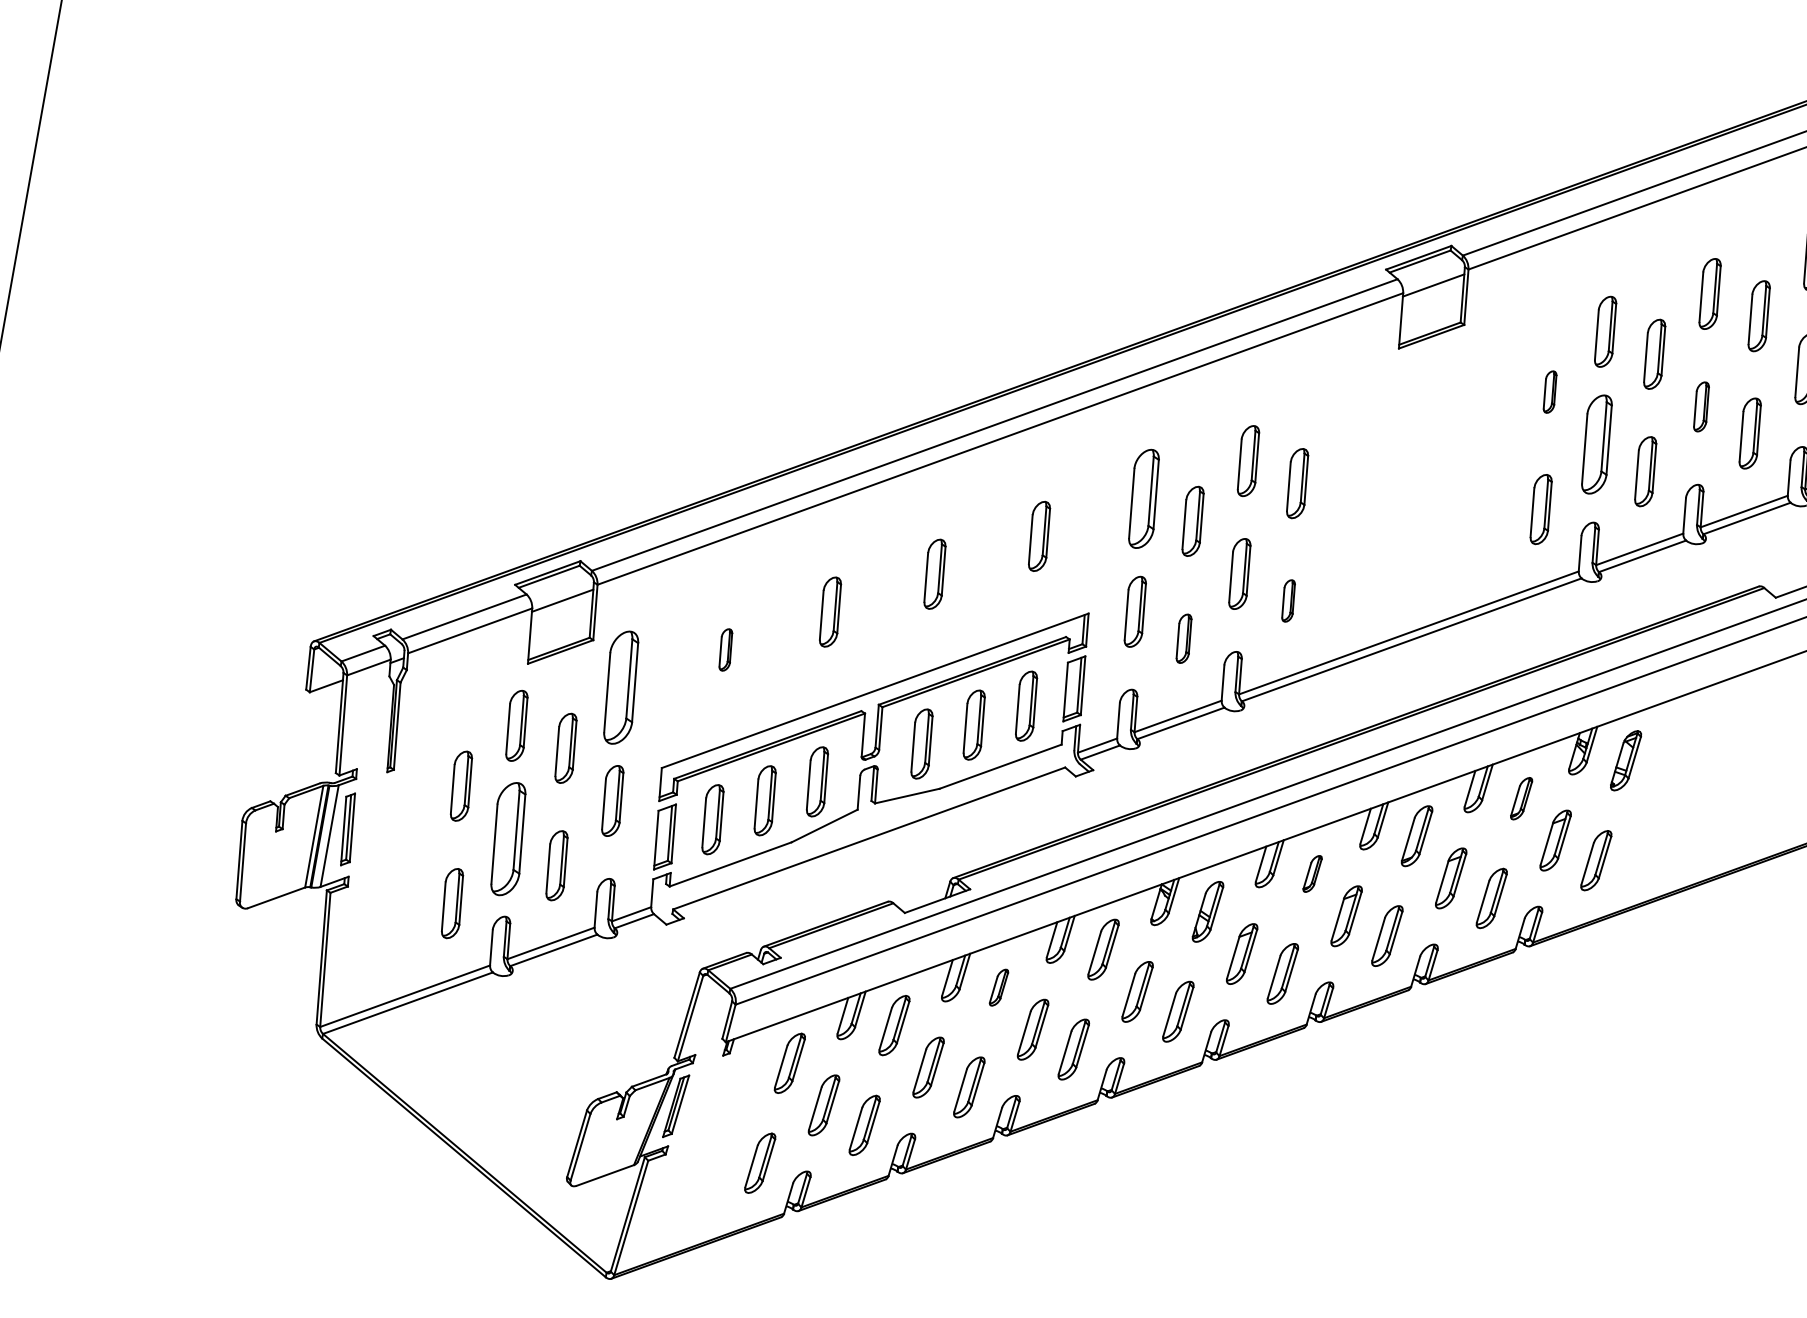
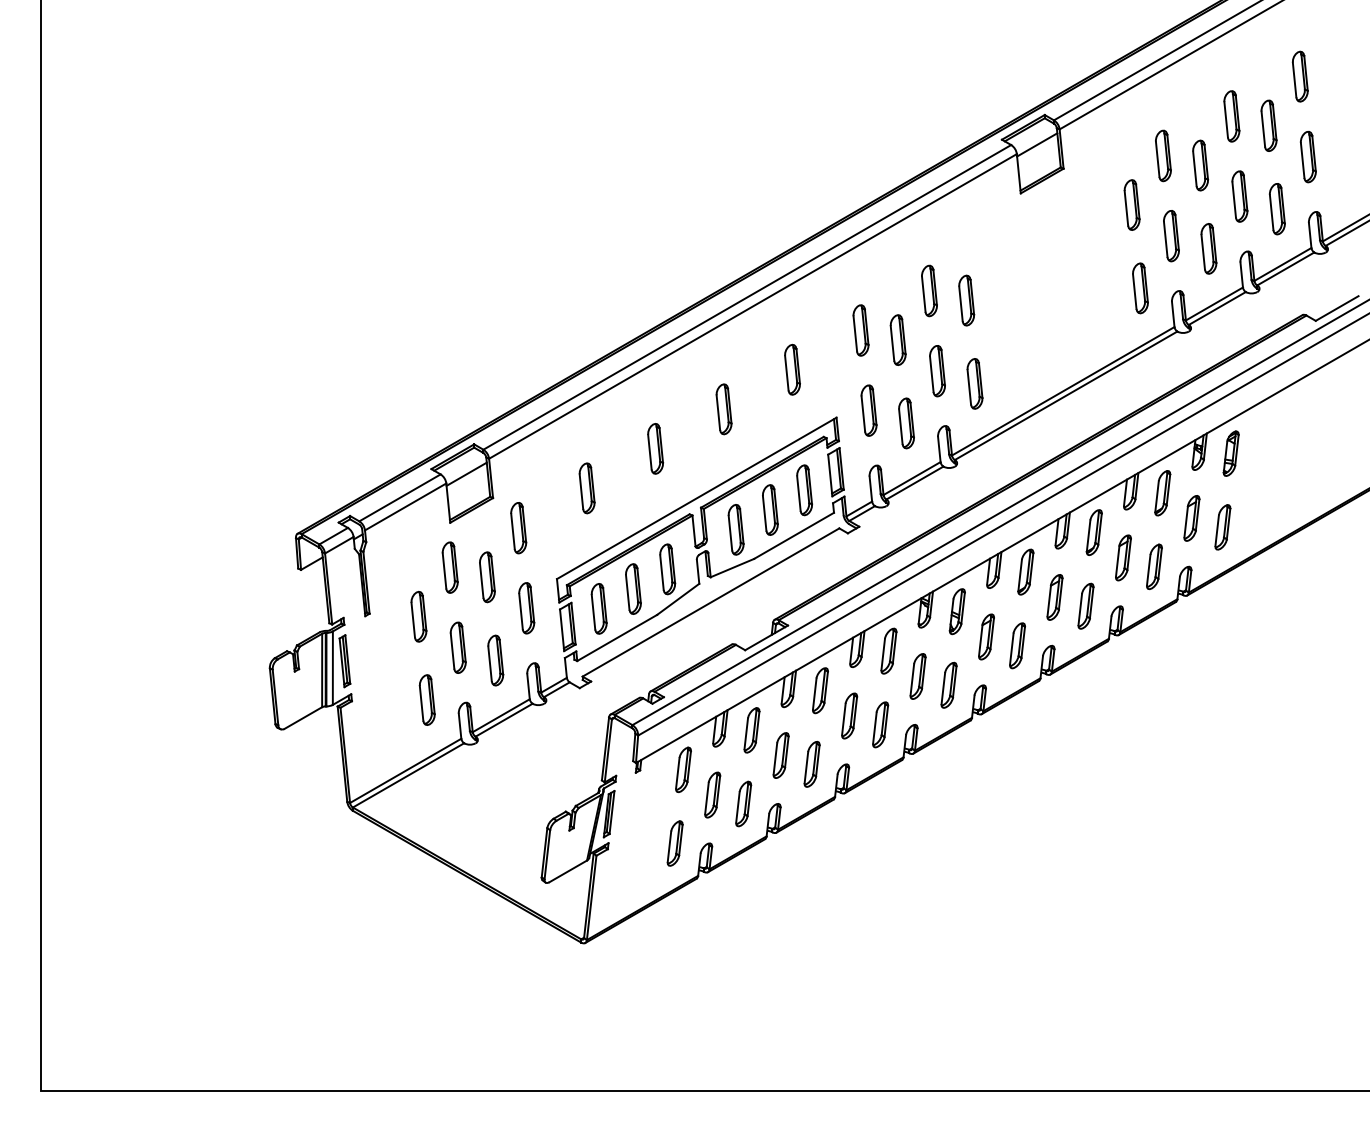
part: (1549, 391) -> (1131, 204), size x1.67
part: (1700, 406) -> (1239, 196), size x1.43
part: (1596, 445) -> (1171, 236), size x0.71
part: (1143, 498) -> (860, 330), size x0.71
part: (1287, 600) -> (974, 383), size x1.67
part: (1184, 638) -> (906, 423), size x1.43
part: (725, 649) -> (586, 488), size x1.67
part: (621, 688) -> (518, 528), size x0.62
part: (1521, 798) -> (1162, 493), size x1.43
part: (507, 838) -> (457, 647), size x0.62
part: (1312, 873) -> (1025, 571), size x1.67
part: (999, 987) -> (820, 690), size x1.67

